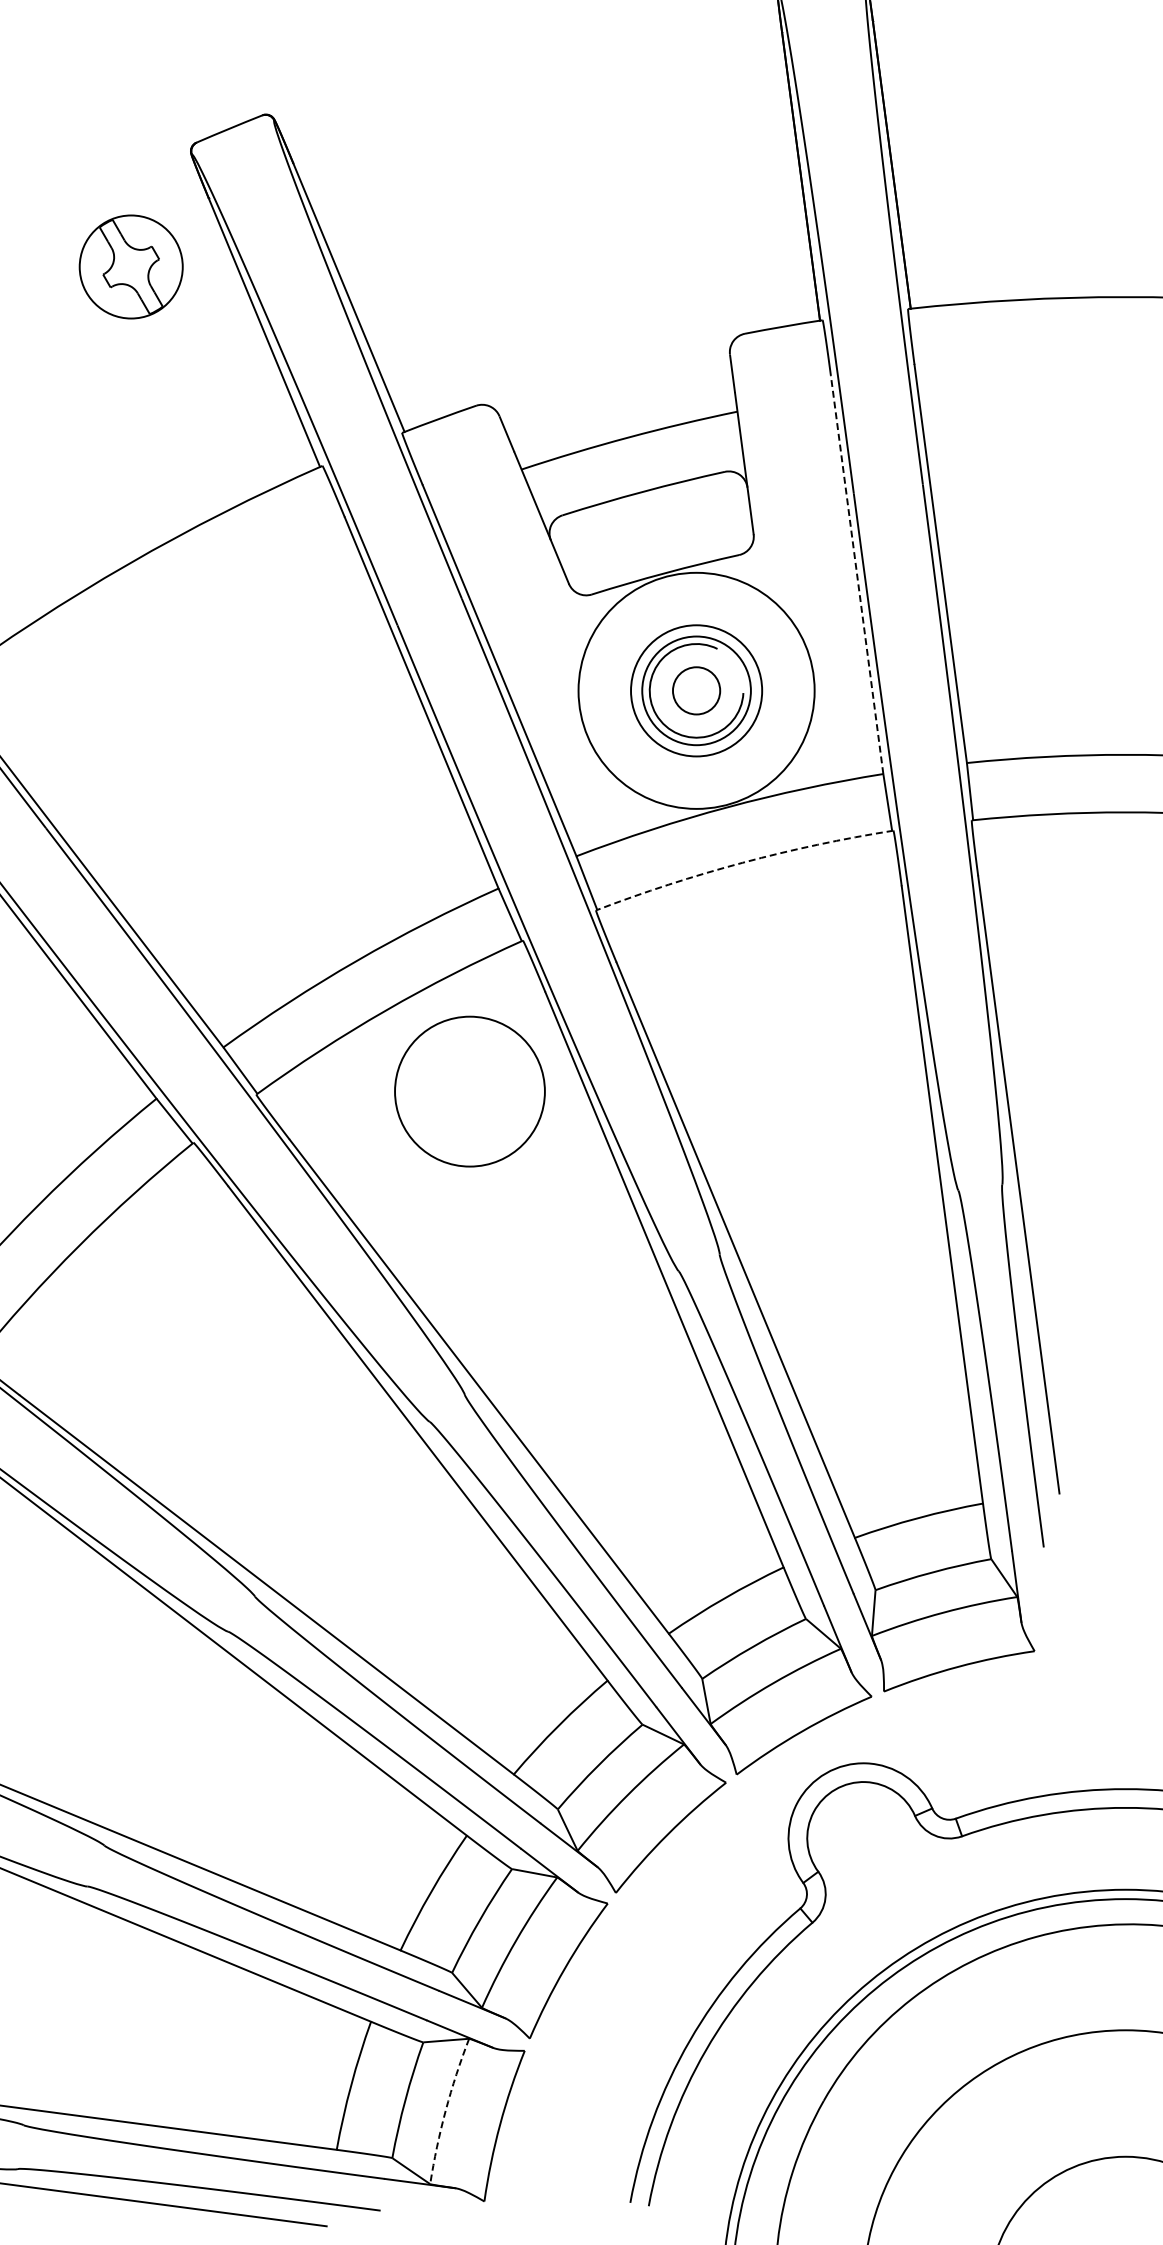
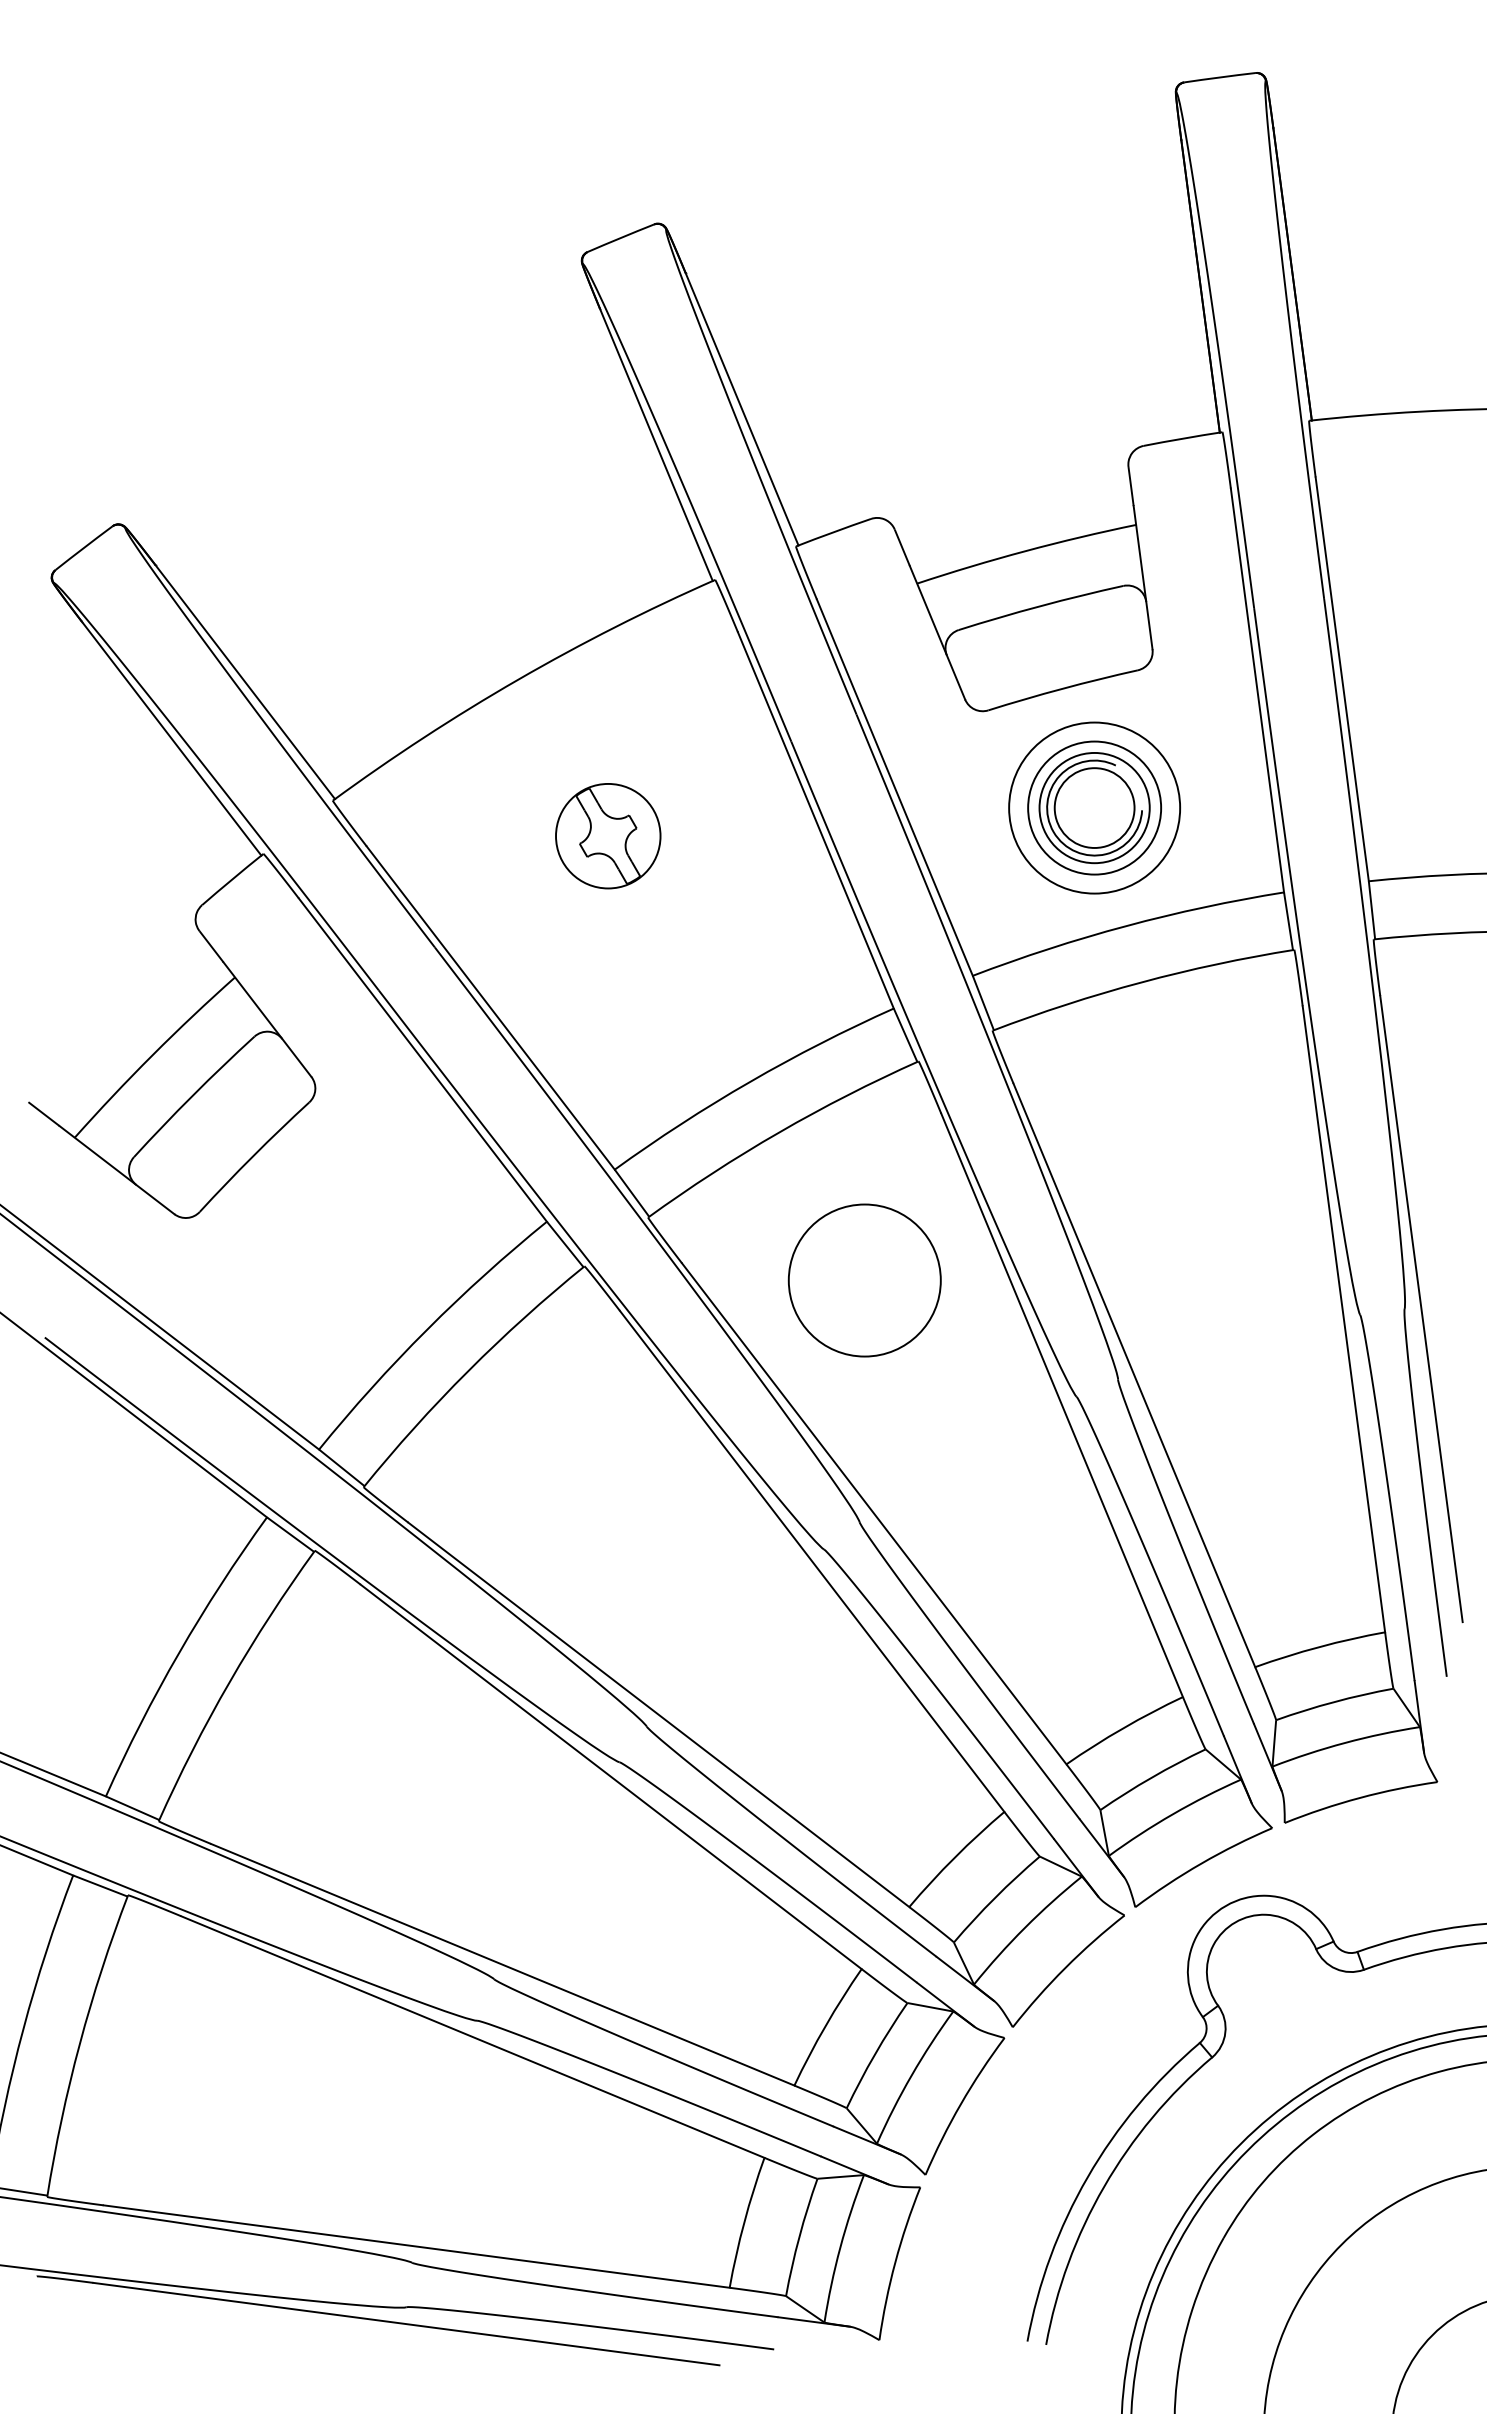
part: (131, 267) -> (608, 836), moved
line: (857, 574) -> (1257, 690), dashed -> solid
circle: (696, 690) -> (1094, 807), size x0.71
circle: (696, 690) -> (1094, 807), size x1.67
arc: (742, 862) -> (1141, 982), dashed -> solid
circle: (469, 1091) -> (864, 1280), moved
arc: (446, 2110) -> (840, 2247), dashed -> solid

